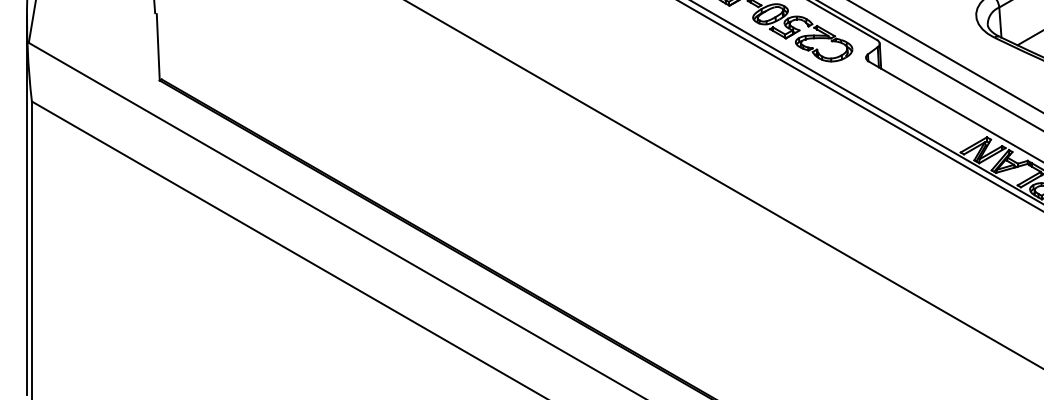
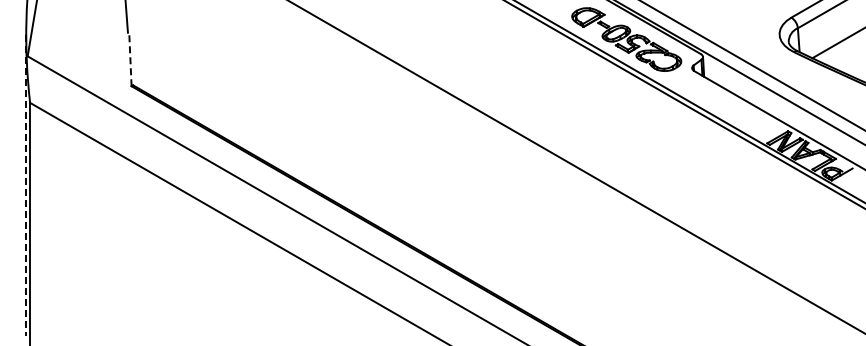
line: (158, 46) -> (130, 59), solid -> dashed
line: (26, 205) -> (25, 185), solid -> dashed

